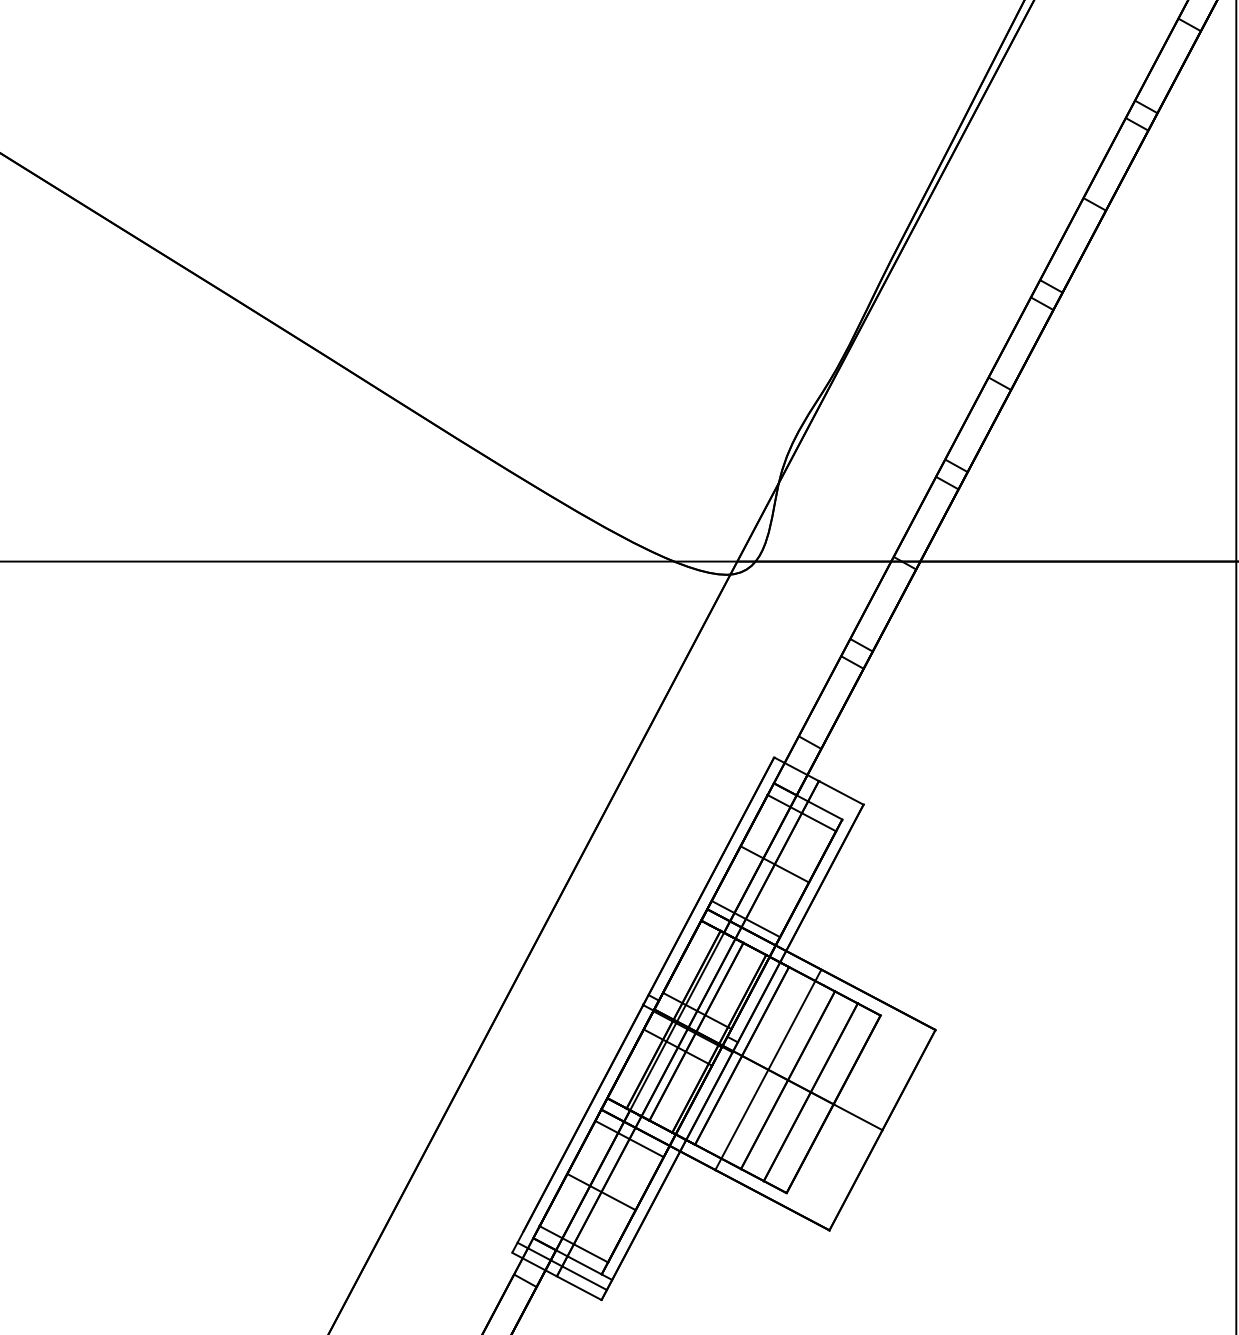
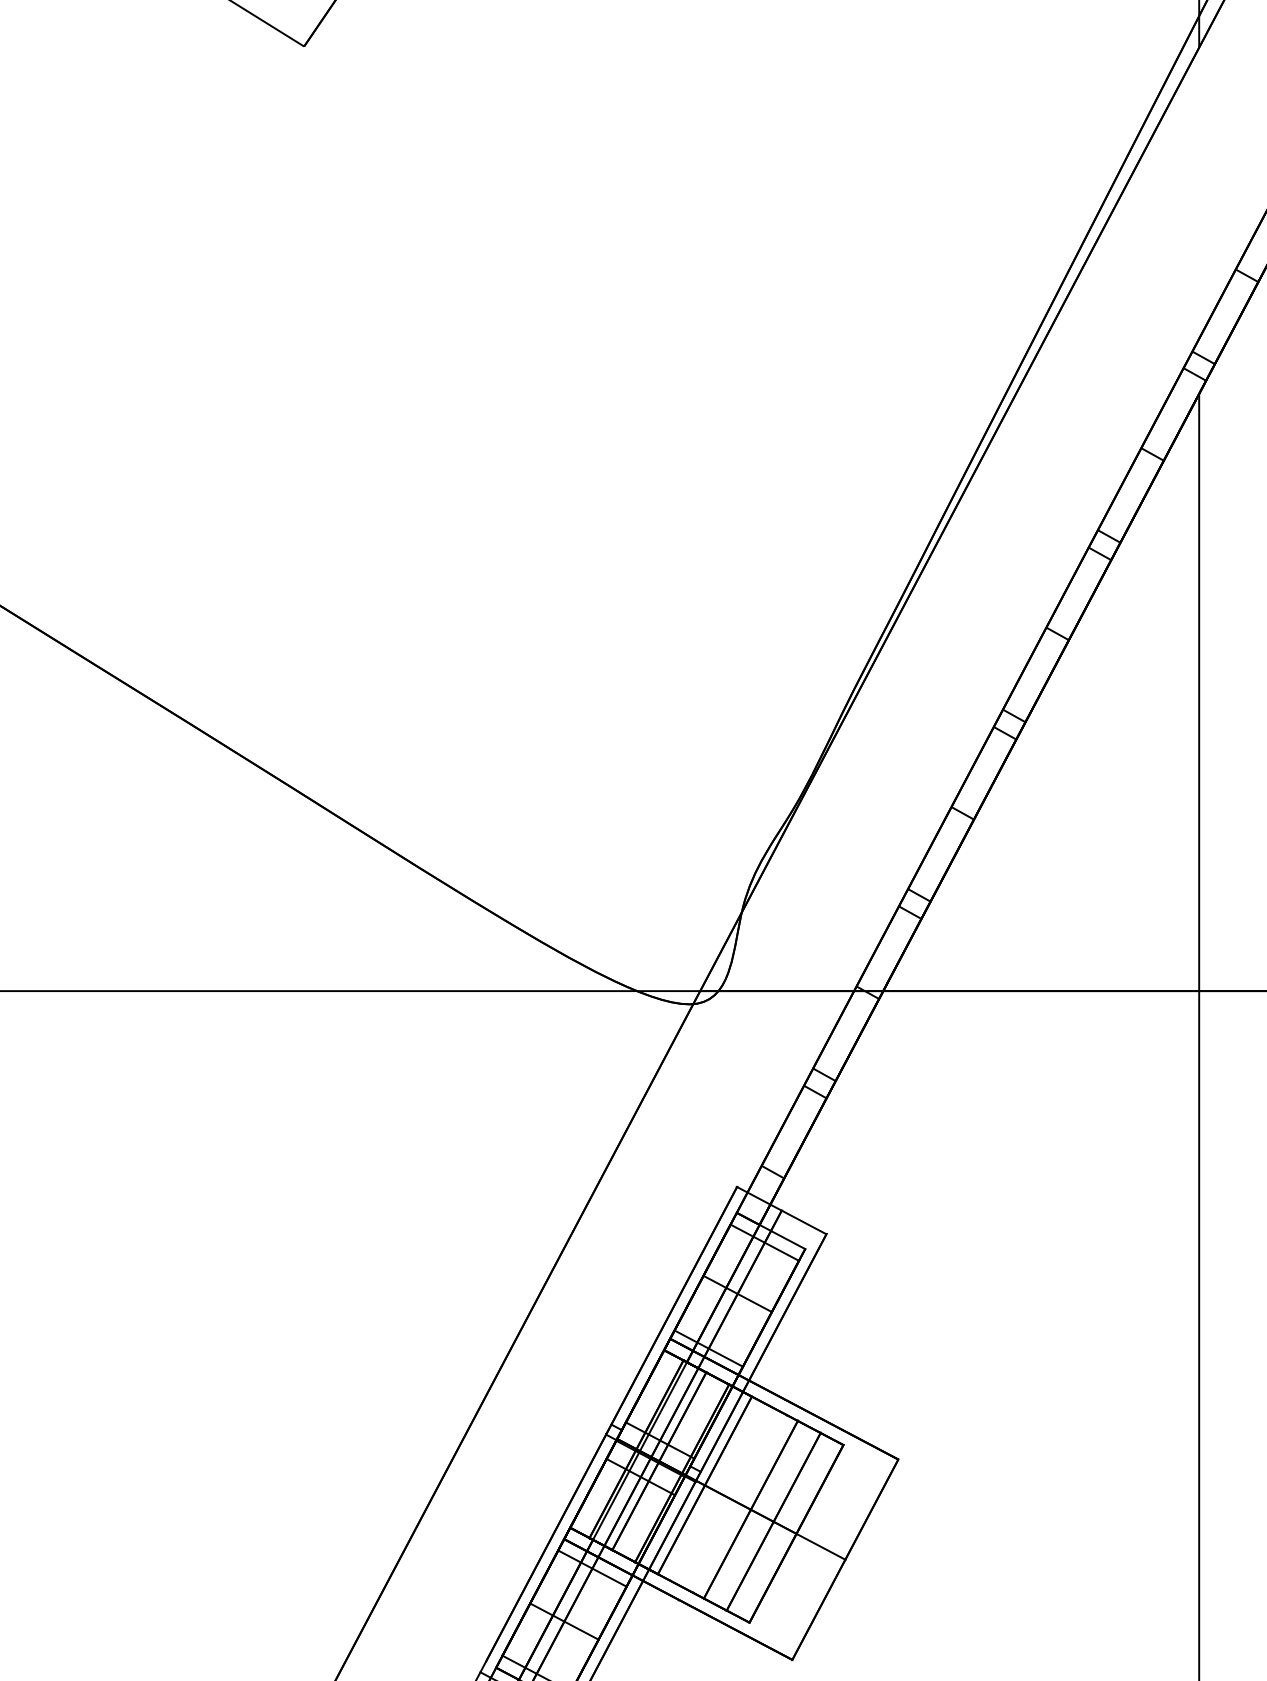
line: (768, 1069) -> (731, 1499), removed

